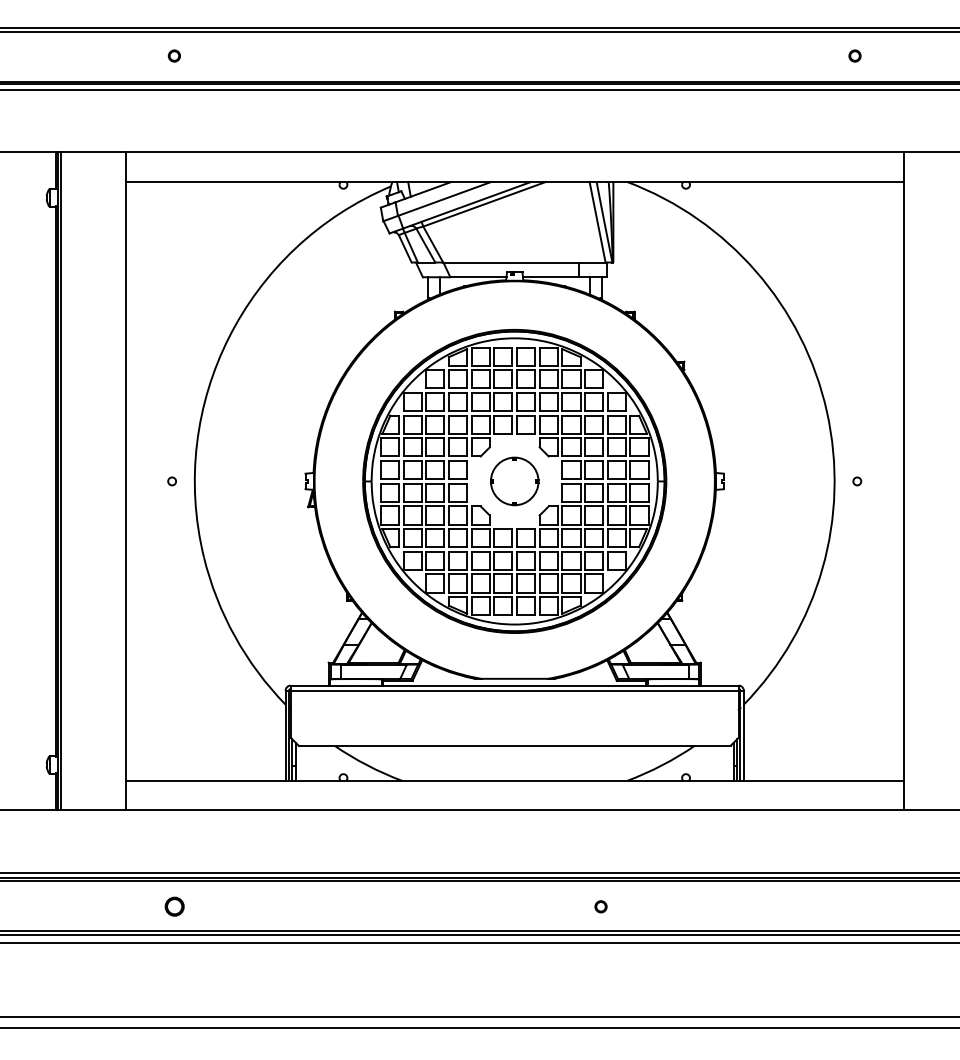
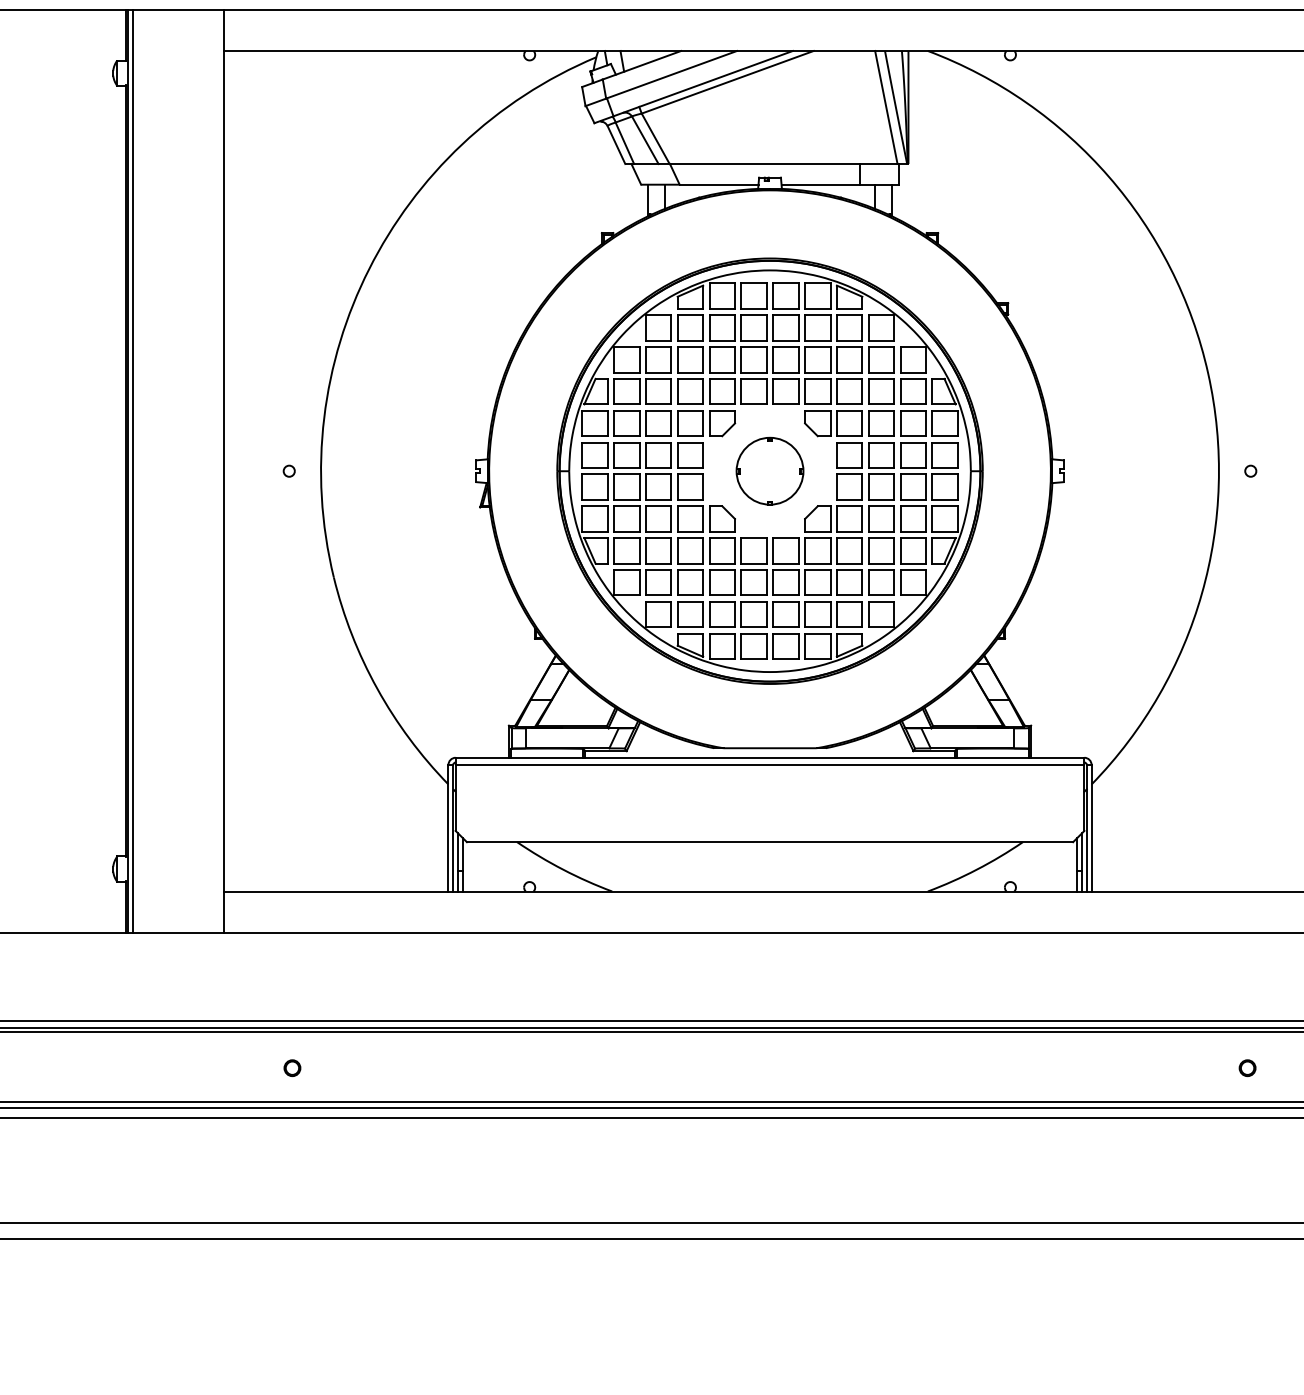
circle: (173, 906) -> (291, 1067), size x0.62
circle: (600, 906) -> (1246, 1067), moved

